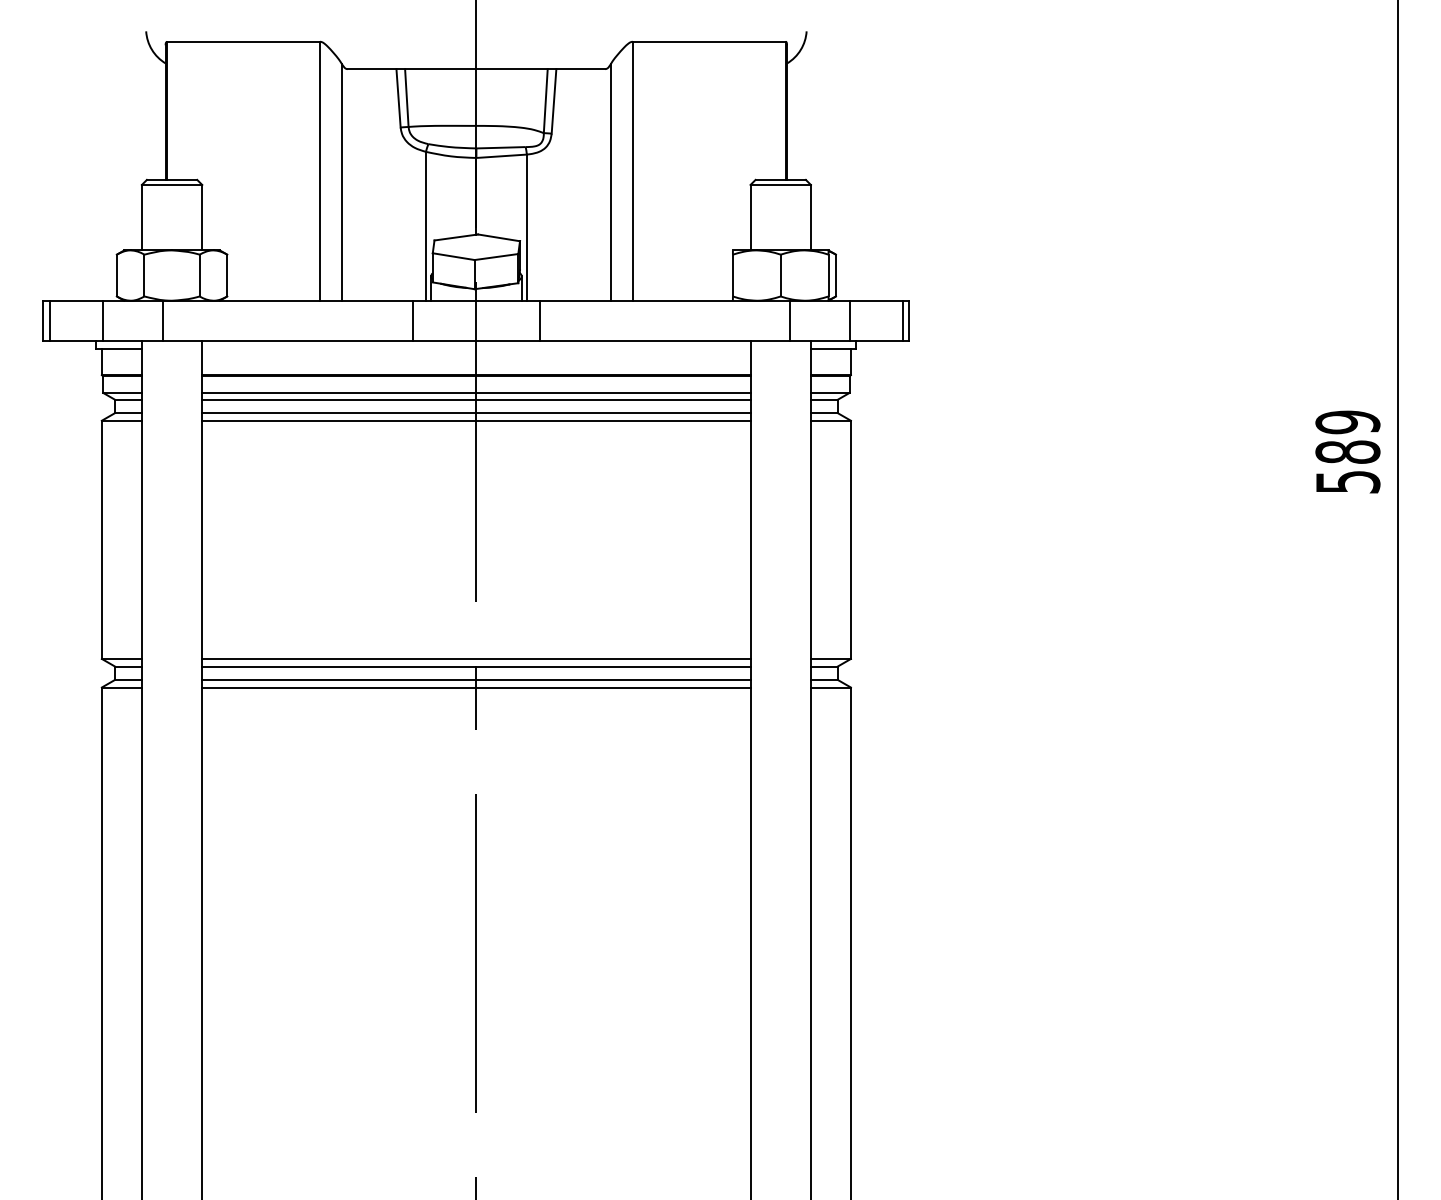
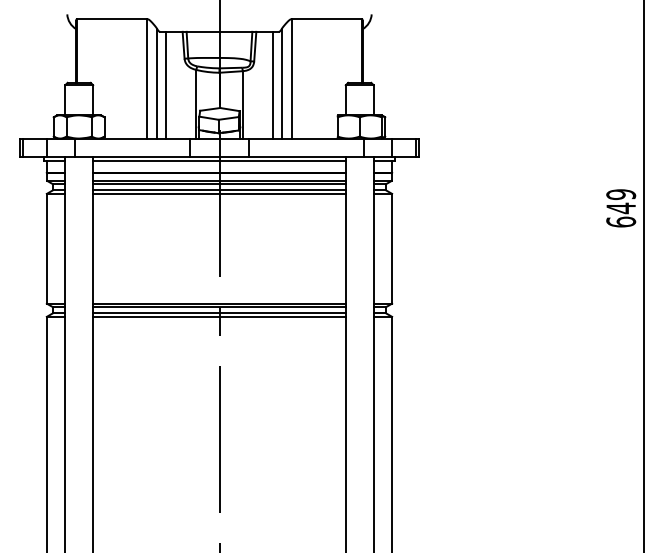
line: (359, 183) -> (165, 84), added
line: (593, 183) -> (273, 84), added
line: (476, 348) -> (219, 160), added
text: (1348, 465) -> (621, 214), 589 -> 649

